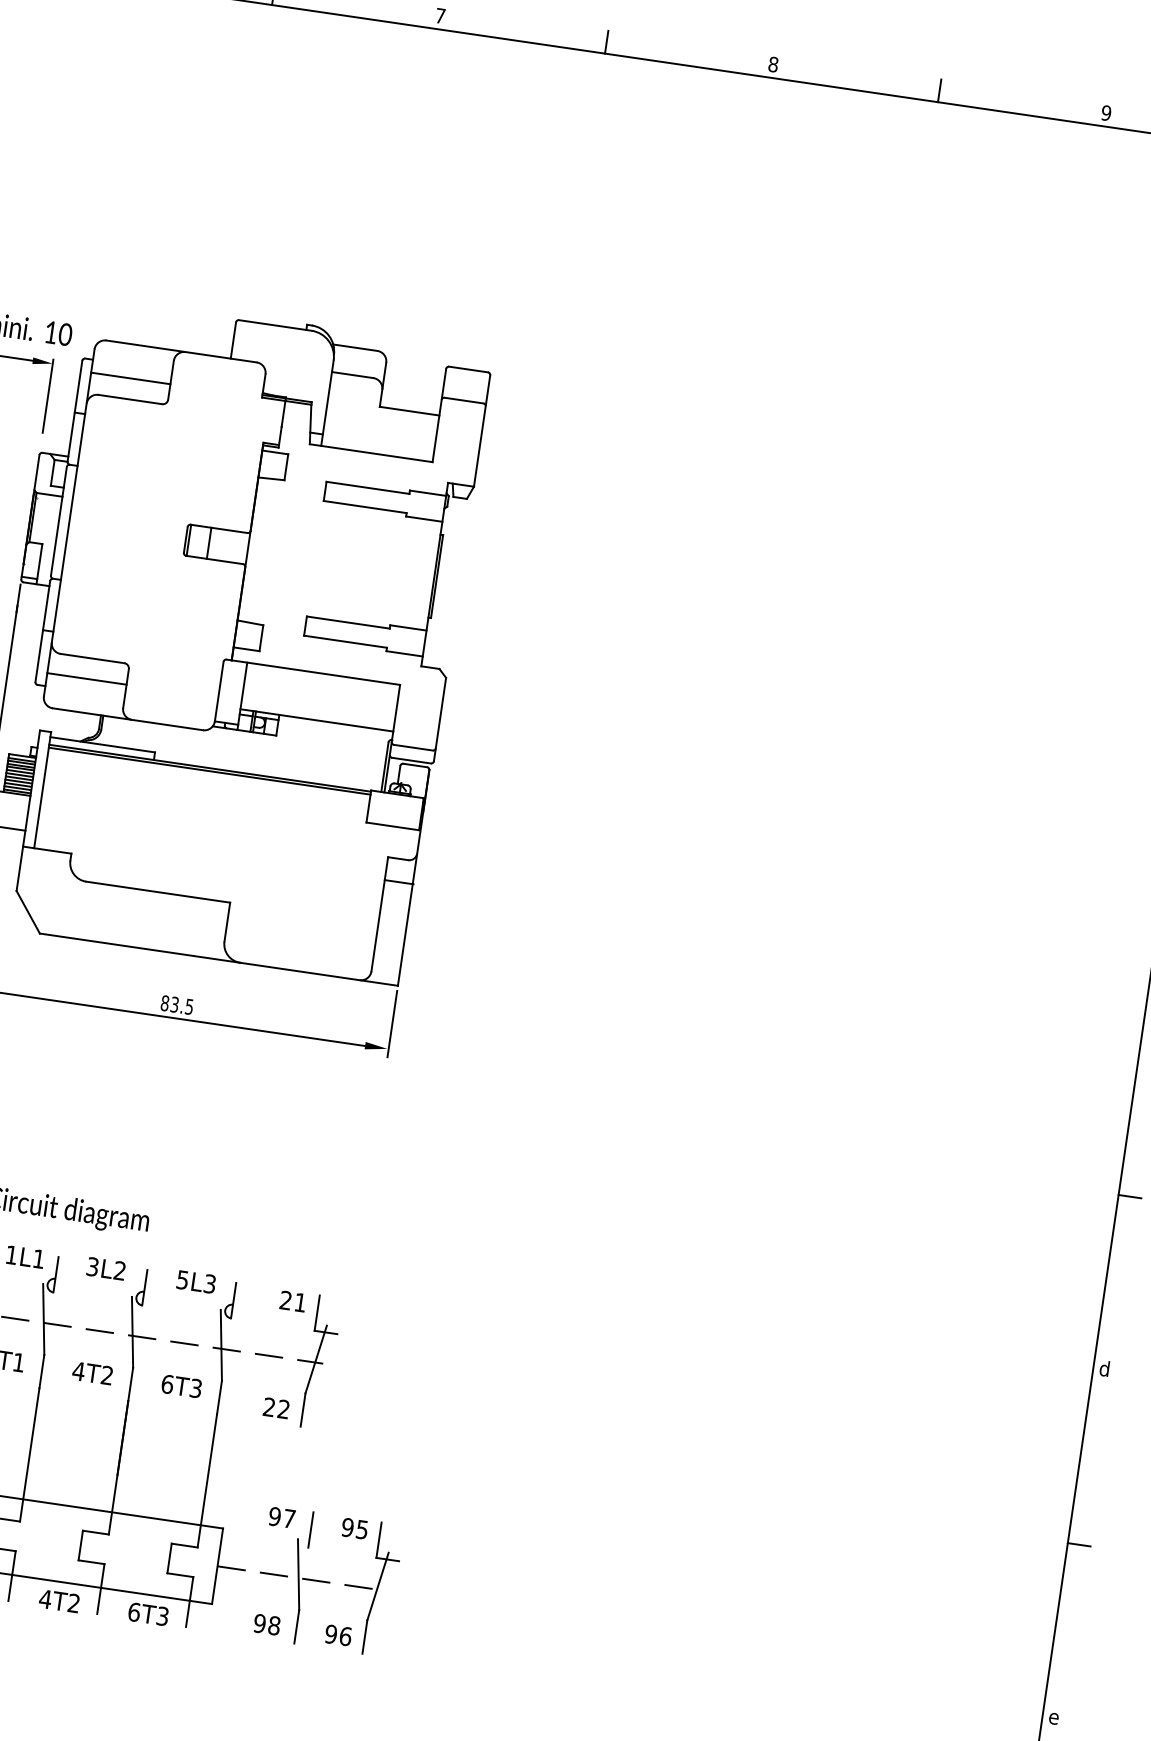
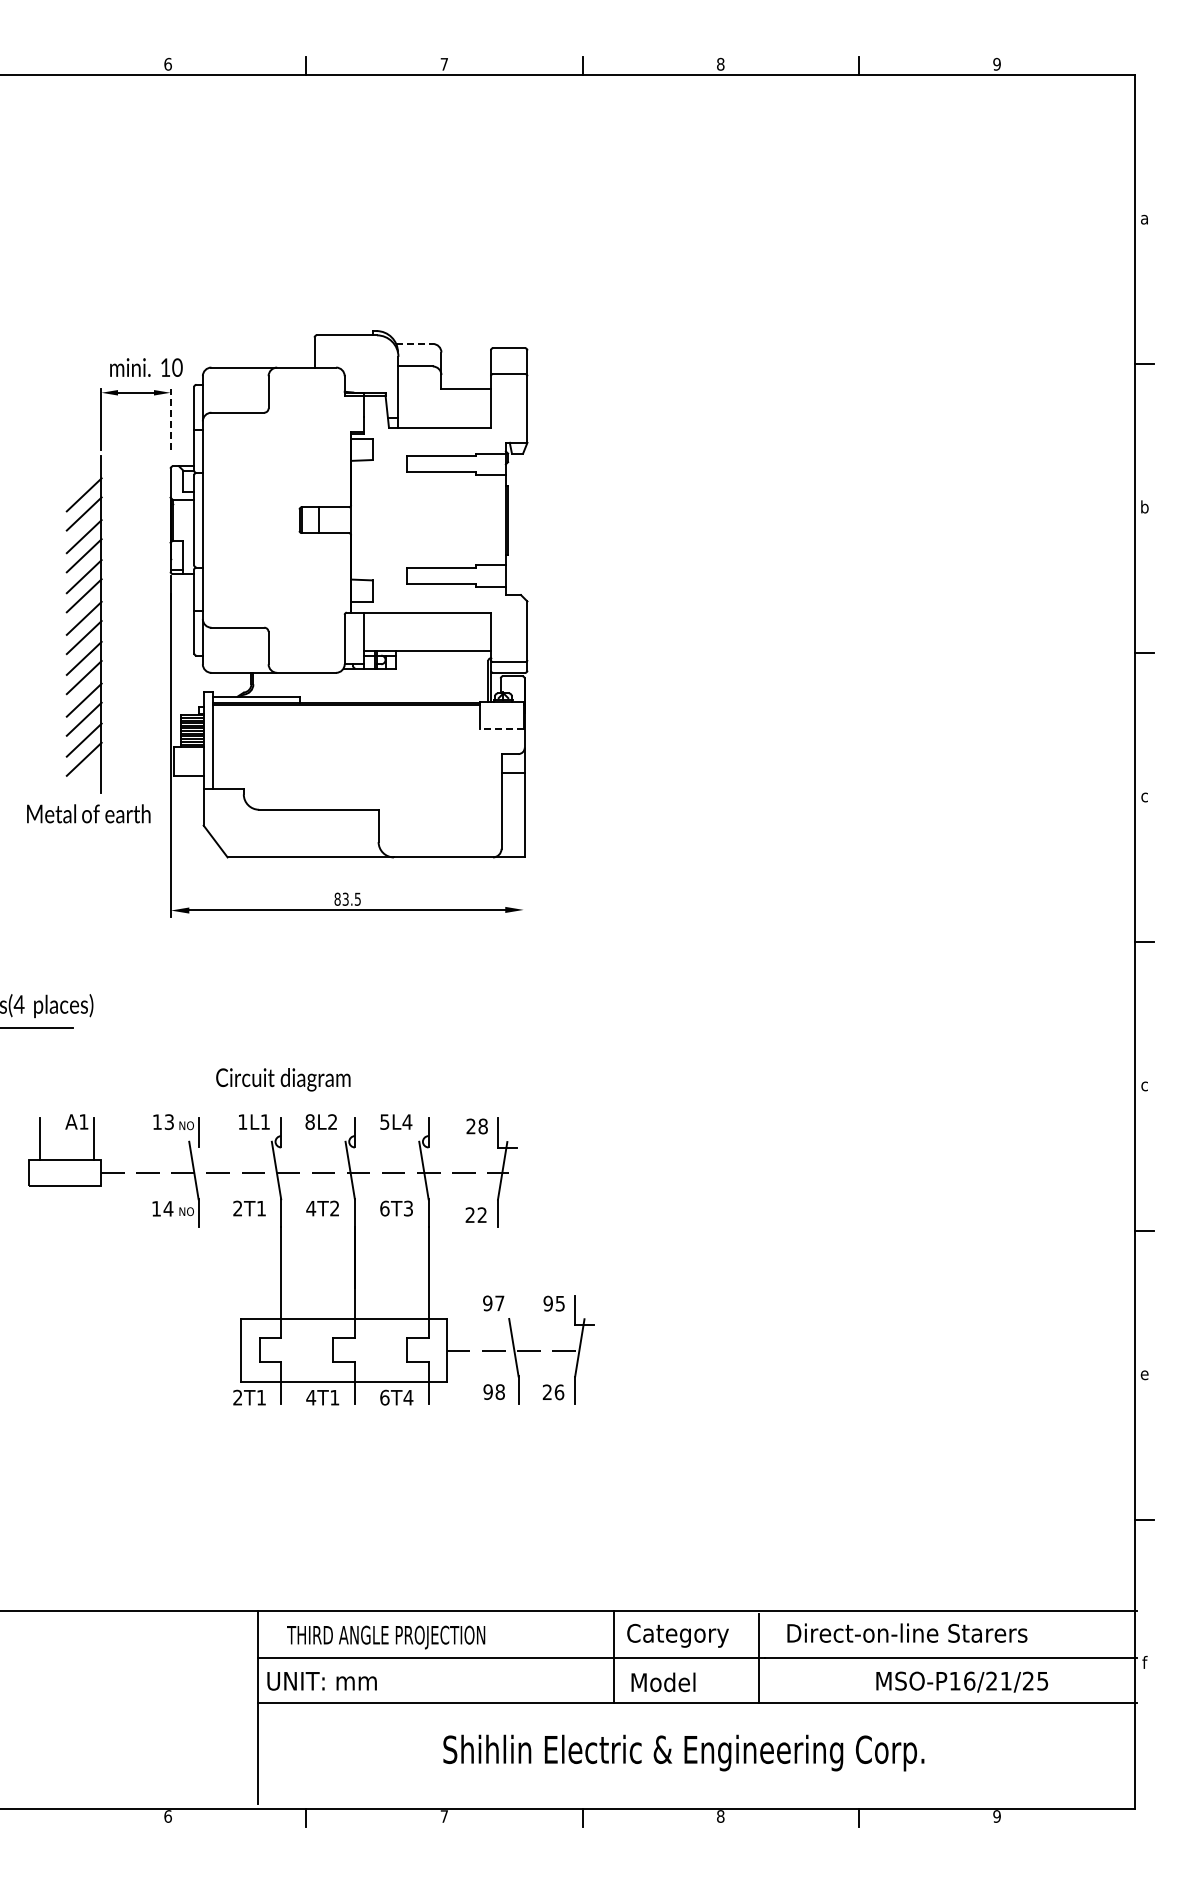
line: (356, 347) -> (415, 343), solid -> dashed
line: (130, 378) -> (235, 395), removed
line: (48, 395) -> (170, 419), solid -> dashed
line: (86, 678) -> (235, 644), removed
line: (392, 826) -> (501, 728), solid -> dashed
line: (392, 1023) -> (524, 888), removed
text: (92, 1266) -> (309, 1121), 3L2 -> 8L2
text: (210, 1283) -> (407, 1121), 5L3 -> 5L4
text: (299, 1302) -> (482, 1126), 21 -> 28
text: (1104, 1368) -> (1144, 1084), d -> c
line: (310, 1529) -> (518, 1309), removed
text: (73, 1603) -> (334, 1397), 4T2 -> 4T1
text: (162, 1616) -> (408, 1397), 6T3 -> 6T4
text: (331, 1634) -> (547, 1392), 96 -> 26

